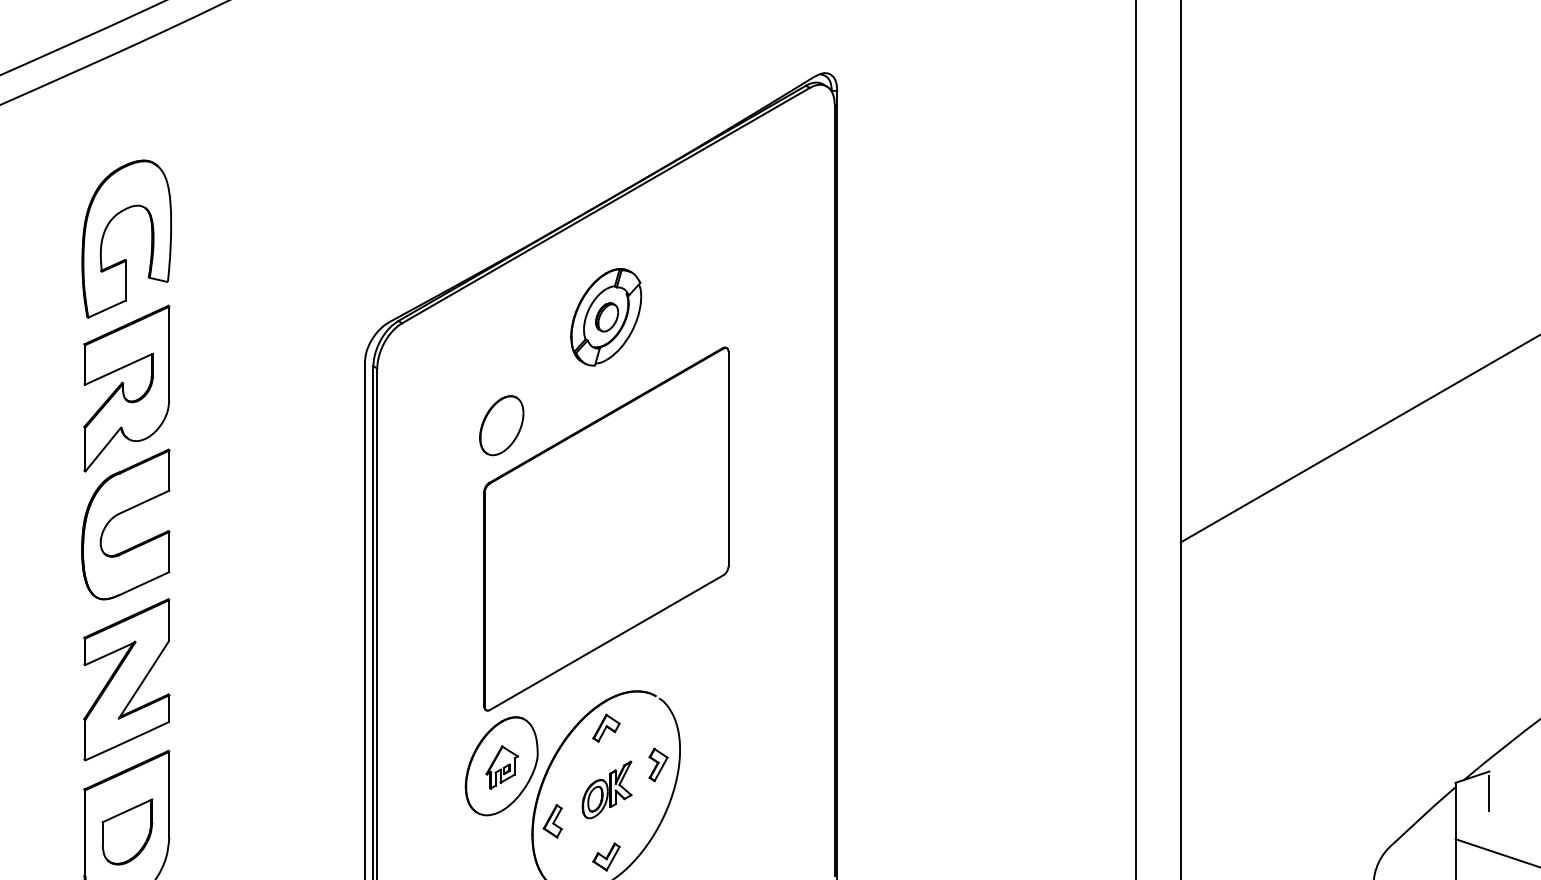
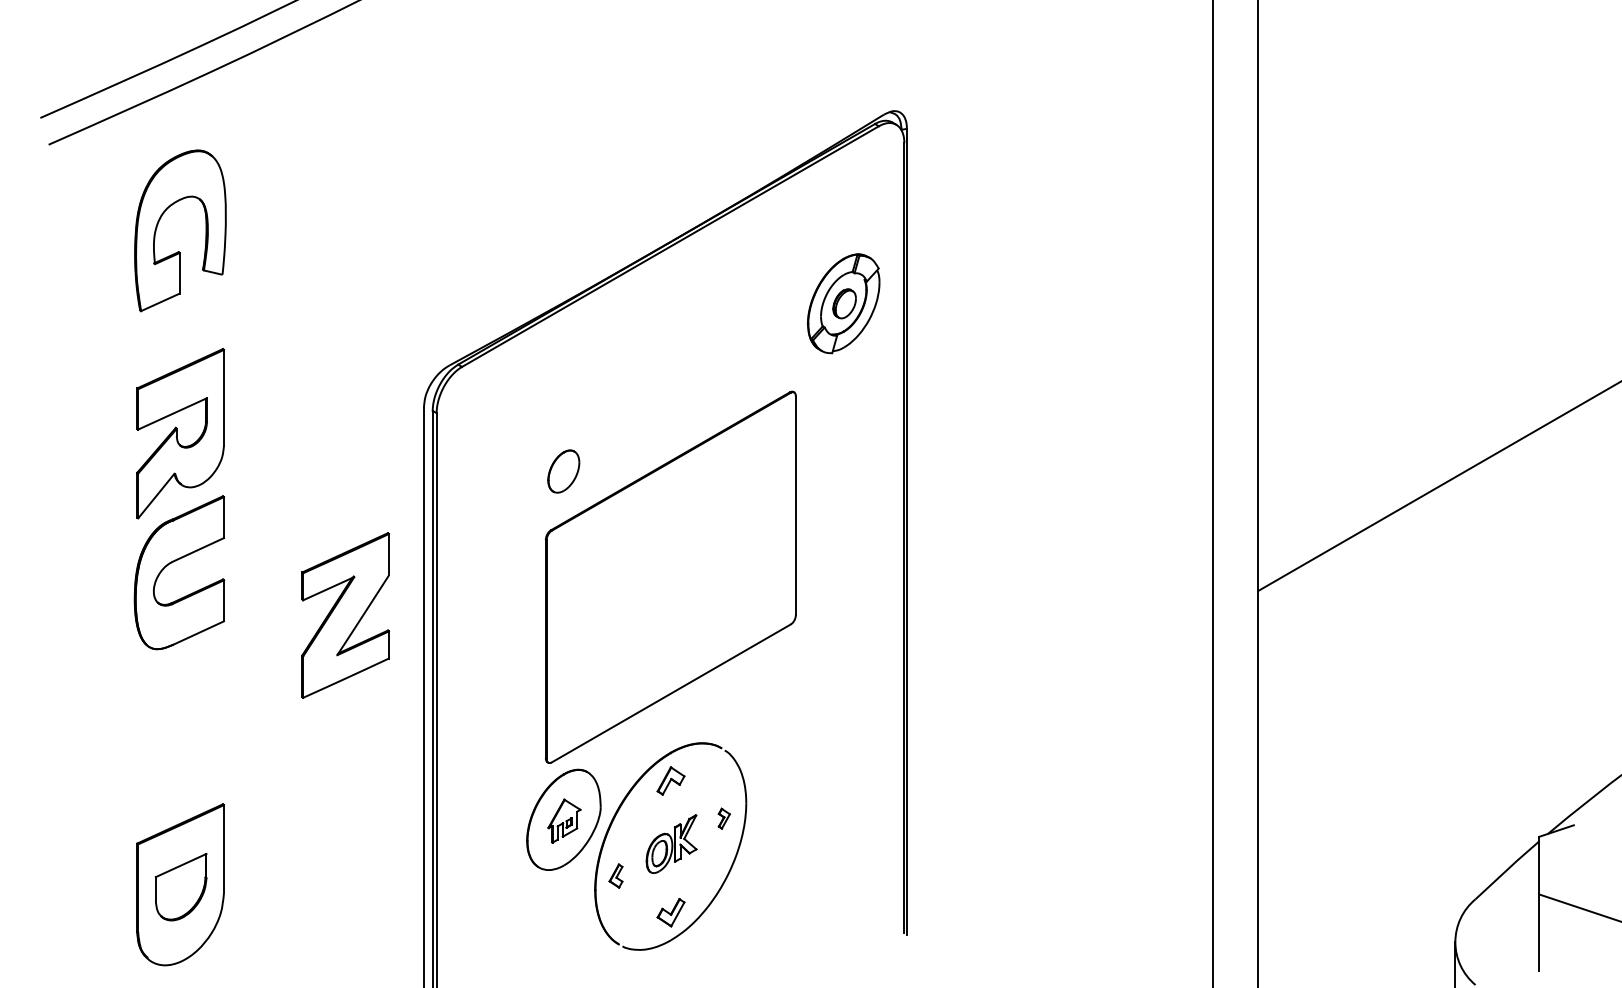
part: (125, 259) -> (179, 251), moved
part: (605, 317) -> (843, 303), moved
part: (501, 425) -> (563, 471), size x0.7
part: (126, 679) -> (345, 615), moved
part: (658, 764) -> (724, 818), size x0.6
line: (1489, 793) -> (1573, 847), removed
part: (552, 820) -> (615, 875), size x0.7

